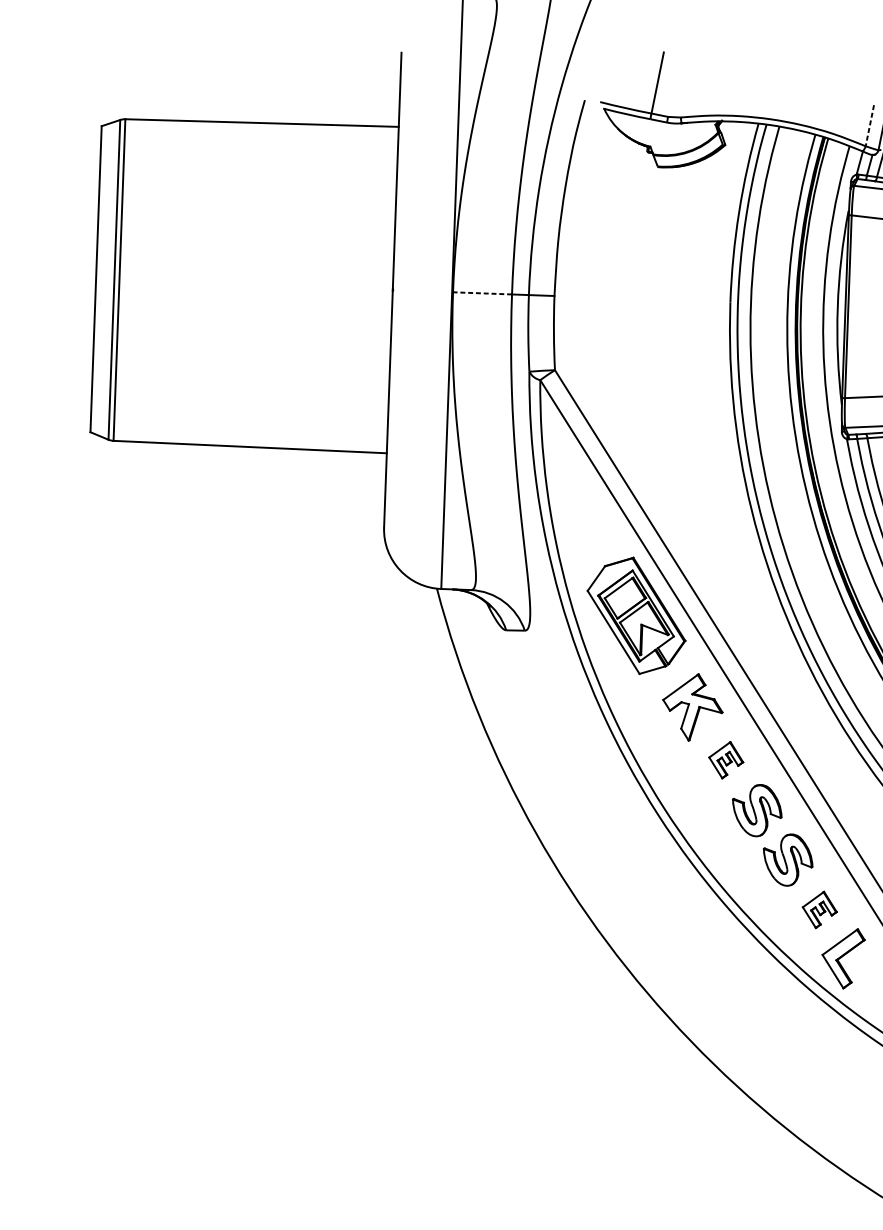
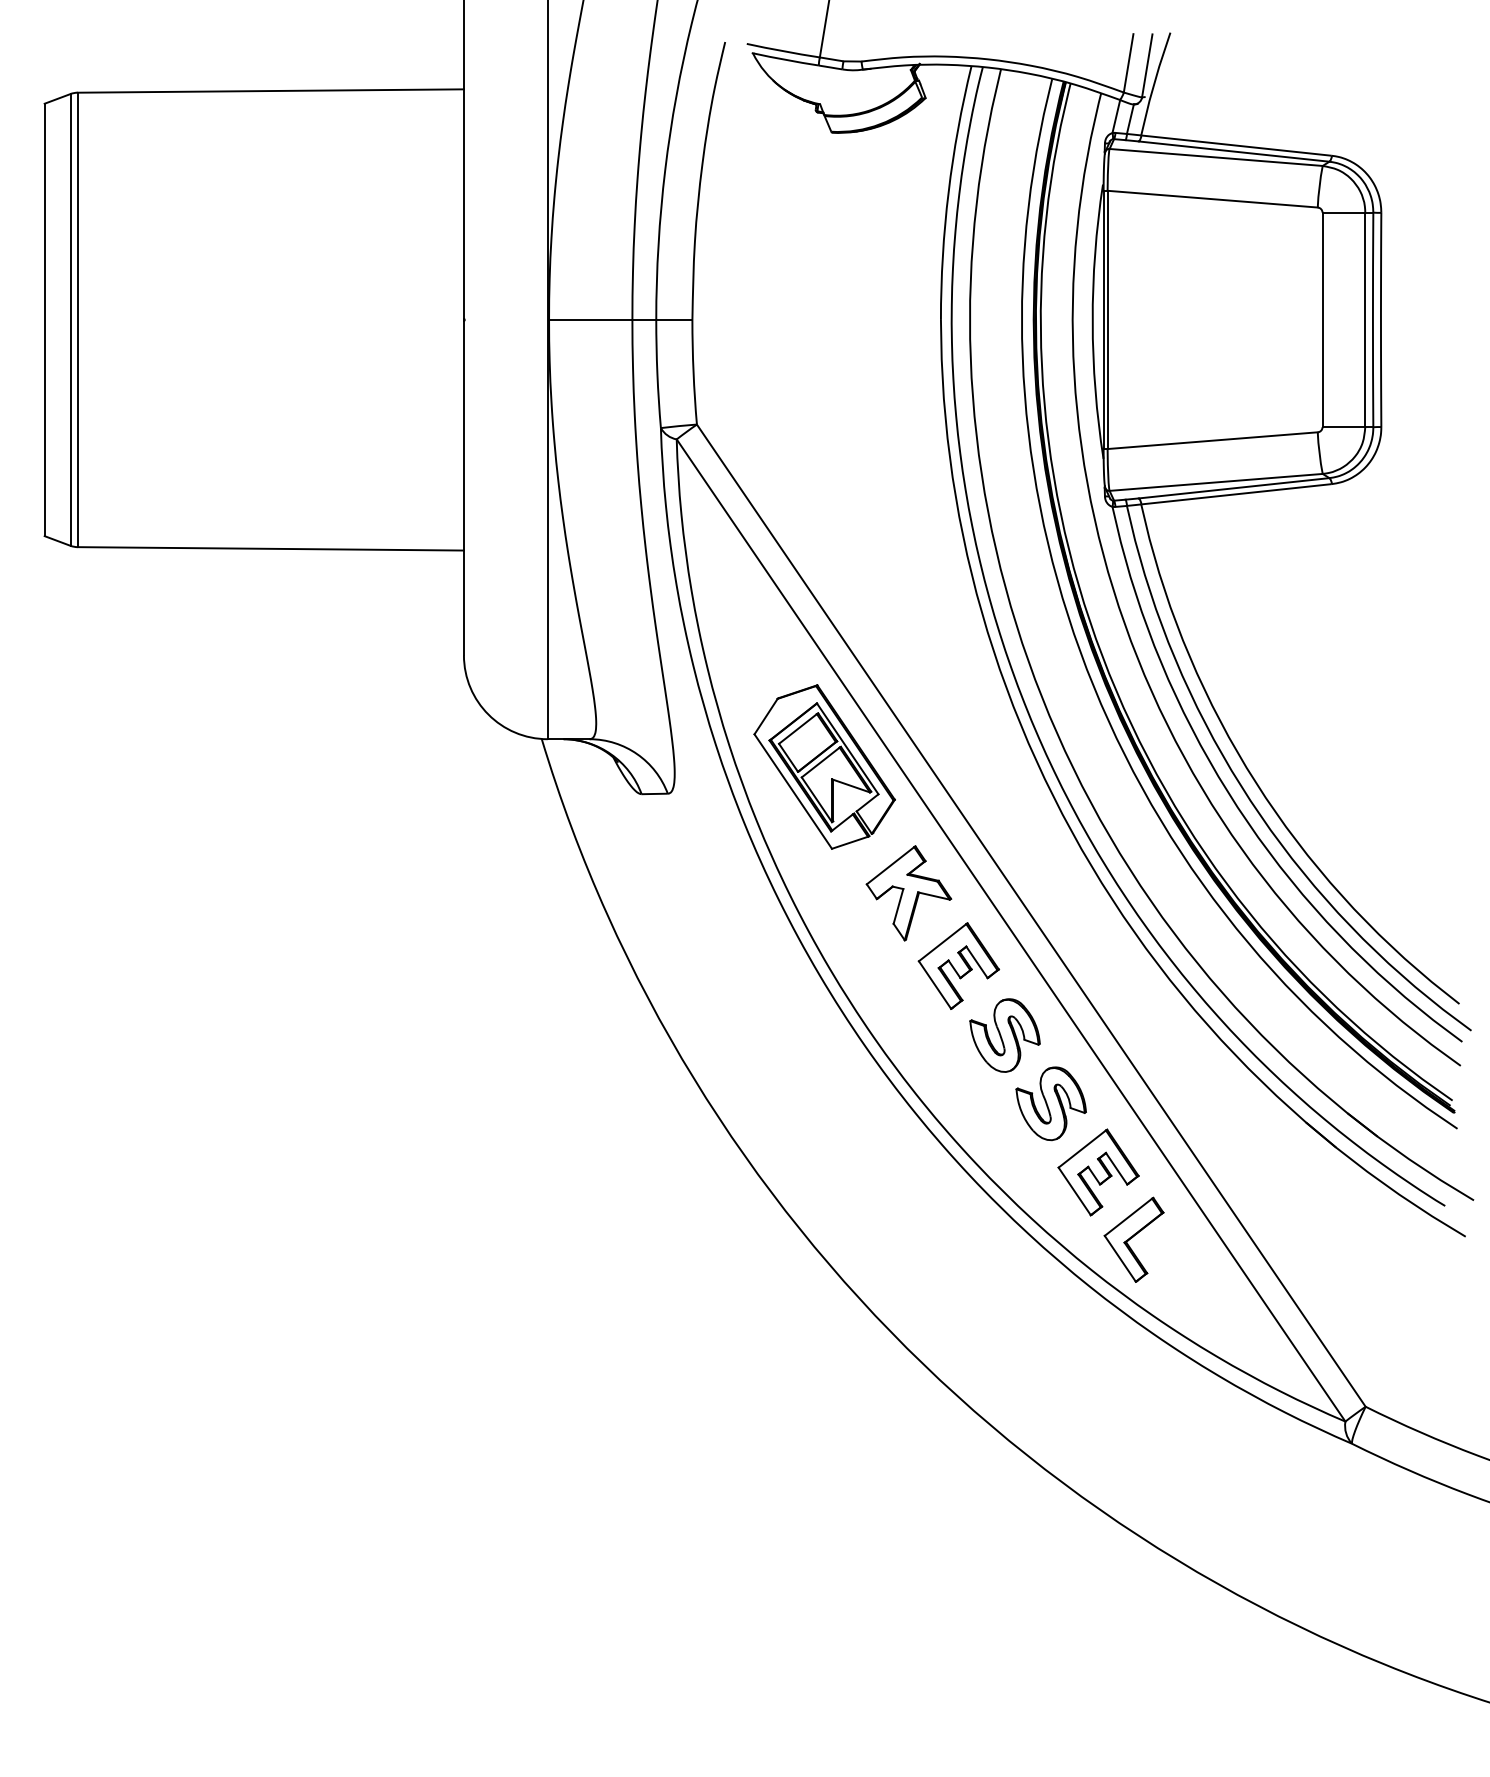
line: (869, 125) -> (1128, 63), dashed -> solid
line: (482, 293) -> (590, 319), dashed -> solid
part: (726, 759) -> (958, 965), size x1.67
part: (819, 909) -> (1098, 1172), size x1.67

